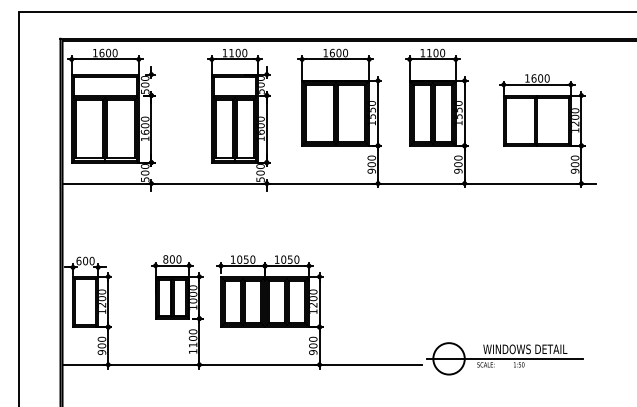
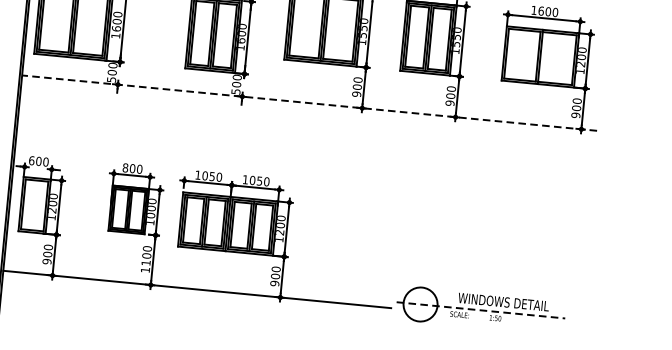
line: (329, 183) -> (309, 103), solid -> dashed
line: (505, 358) -> (481, 310), solid -> dashed

